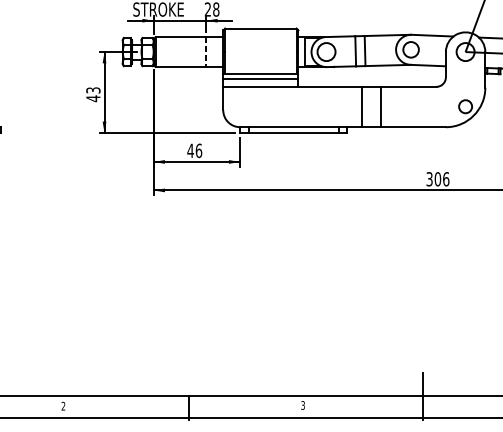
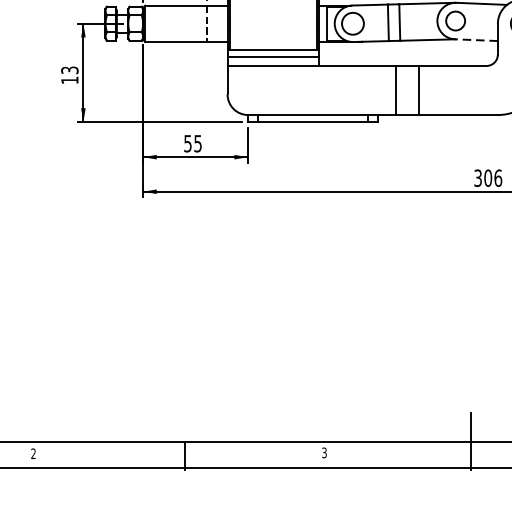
line: (428, 65) -> (476, 40), solid -> dashed
text: (93, 98) -> (70, 80), 43 -> 13
text: (194, 150) -> (192, 143), 46 -> 55

